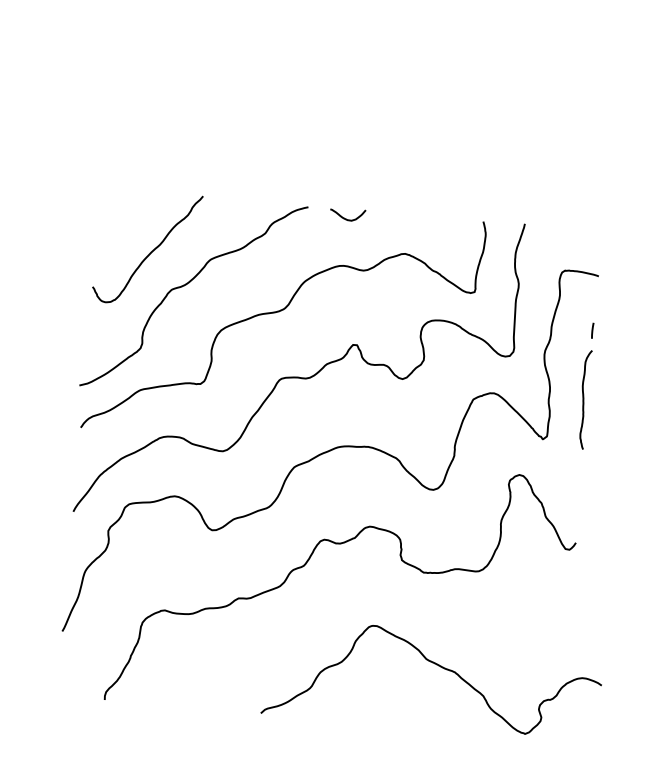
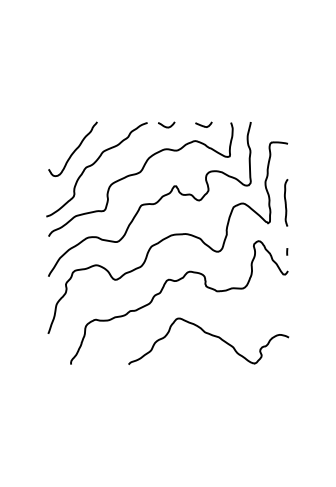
curve: (425, 222) -> (203, 125), added
line: (593, 329) -> (287, 251), moved
curve: (437, 667) -> (210, 335), moved

